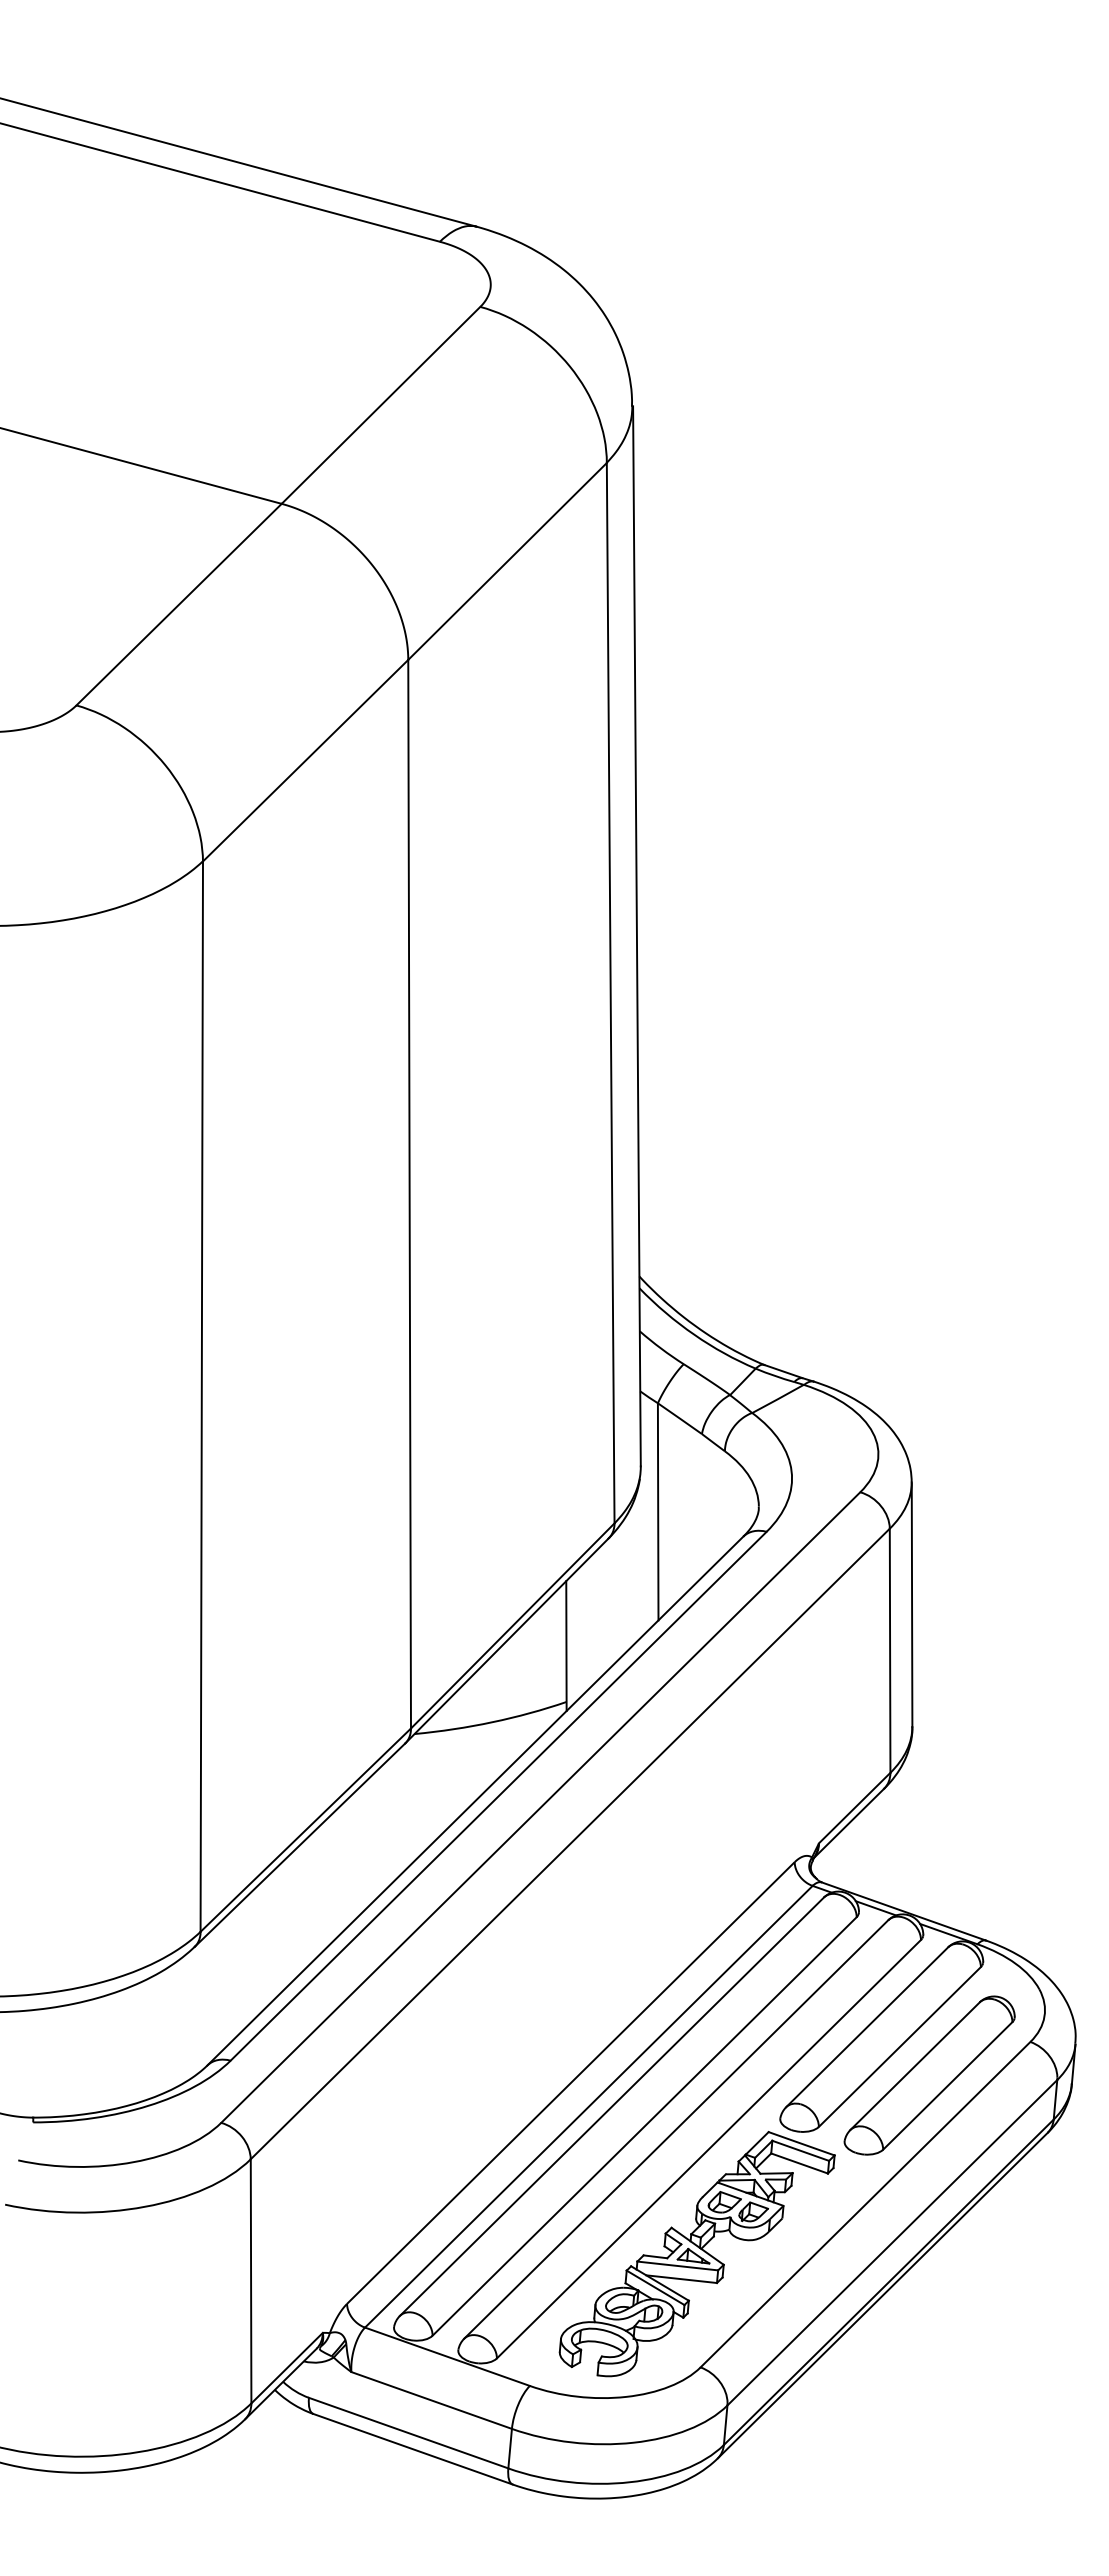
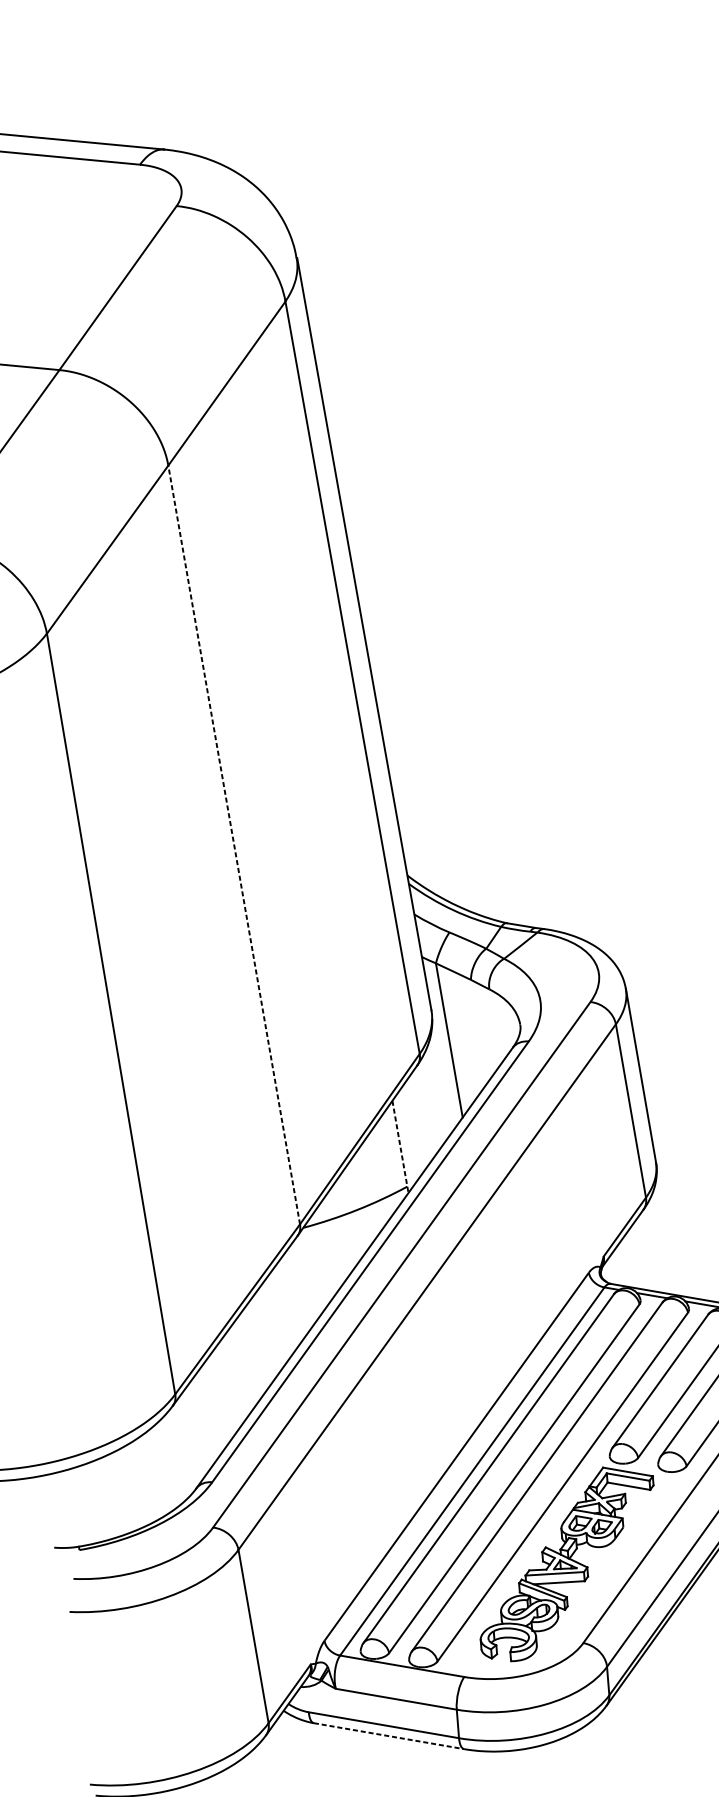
line: (409, 1193) -> (234, 844), solid -> dashed
line: (566, 1646) -> (400, 1147), solid -> dashed
line: (413, 2449) -> (389, 1736), solid -> dashed

